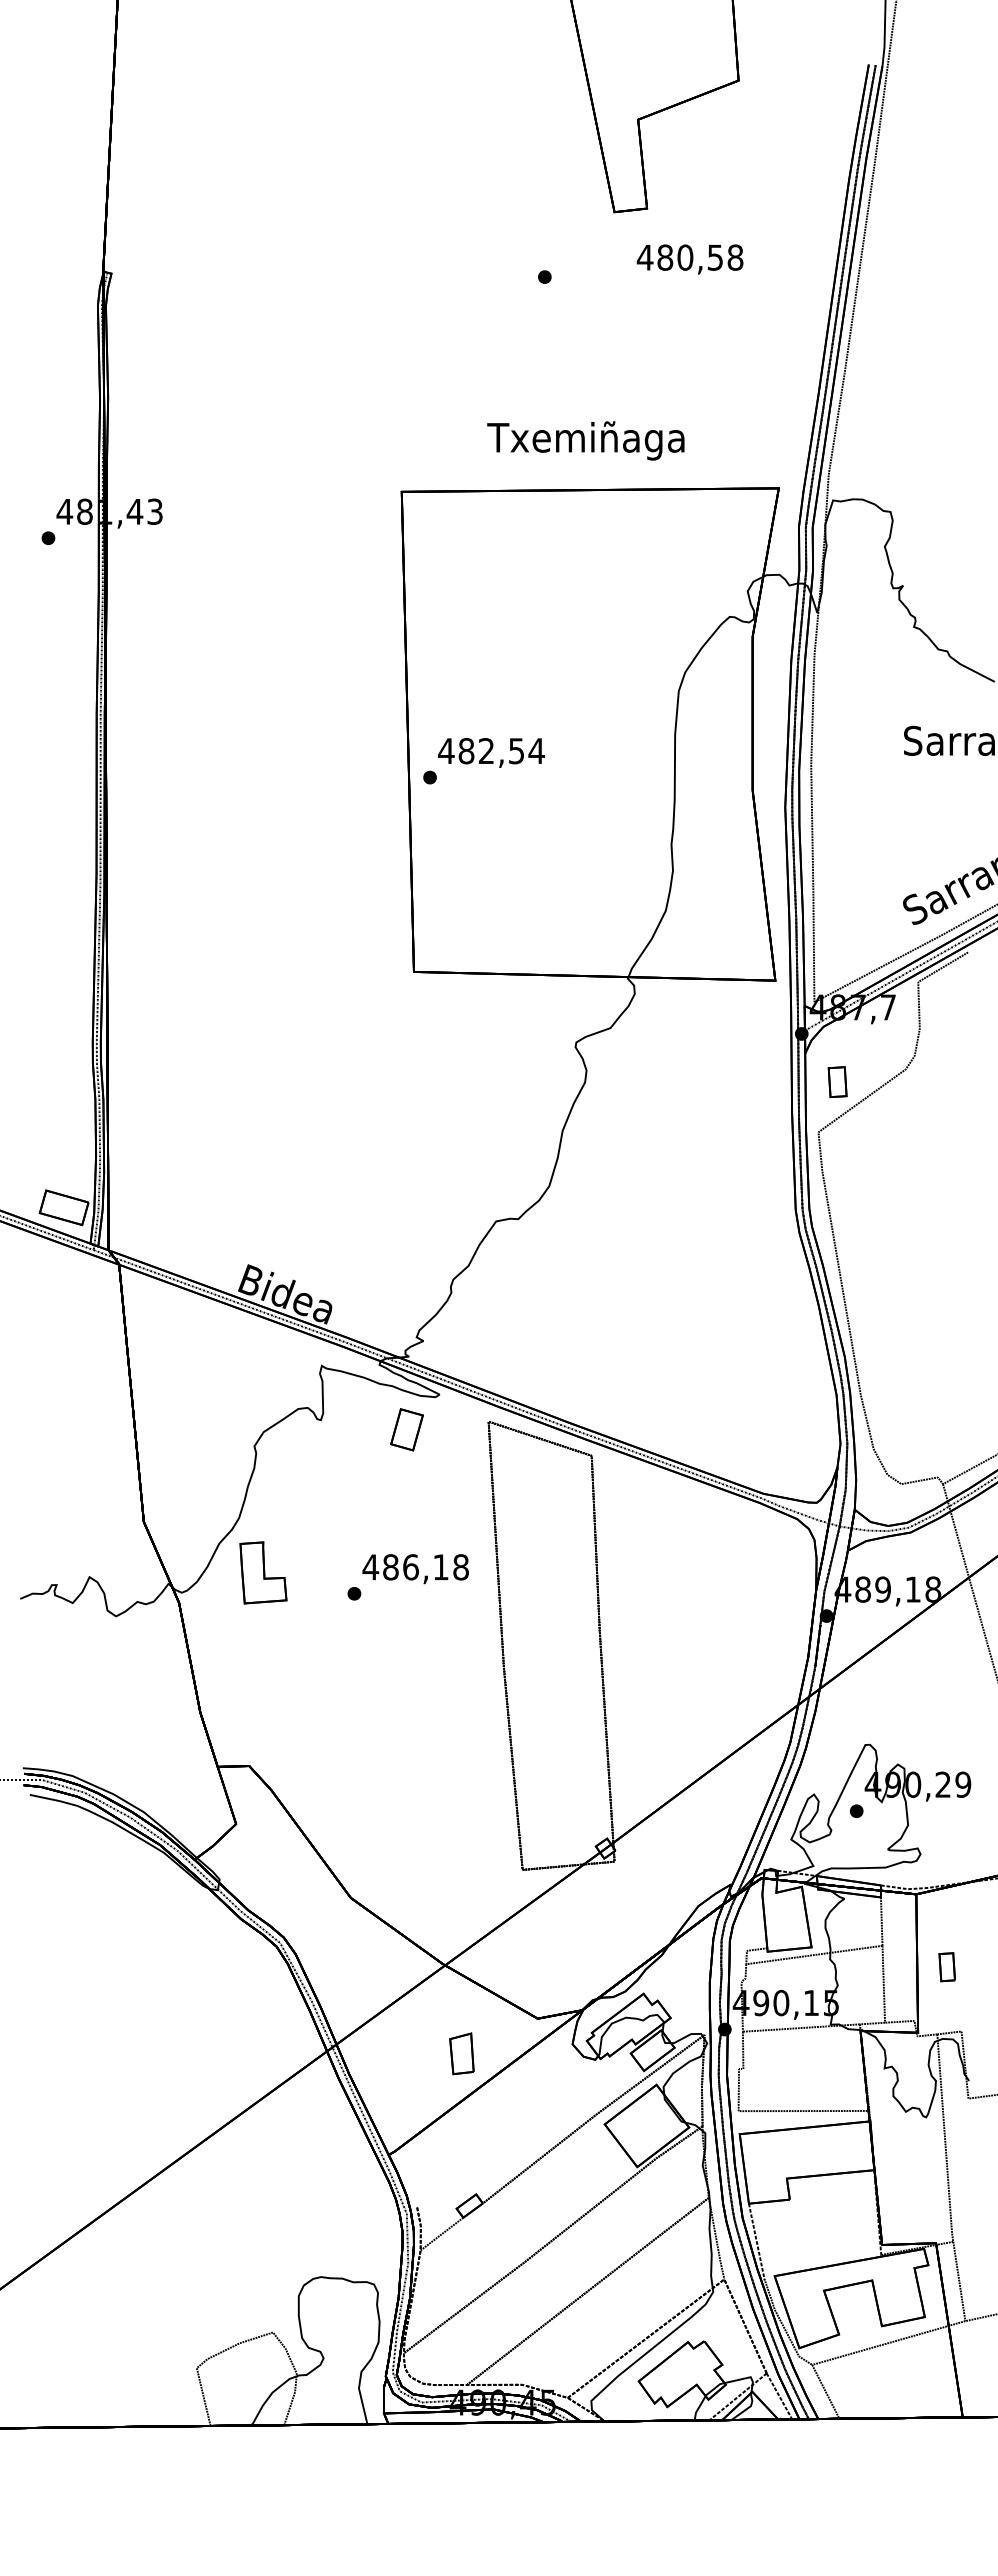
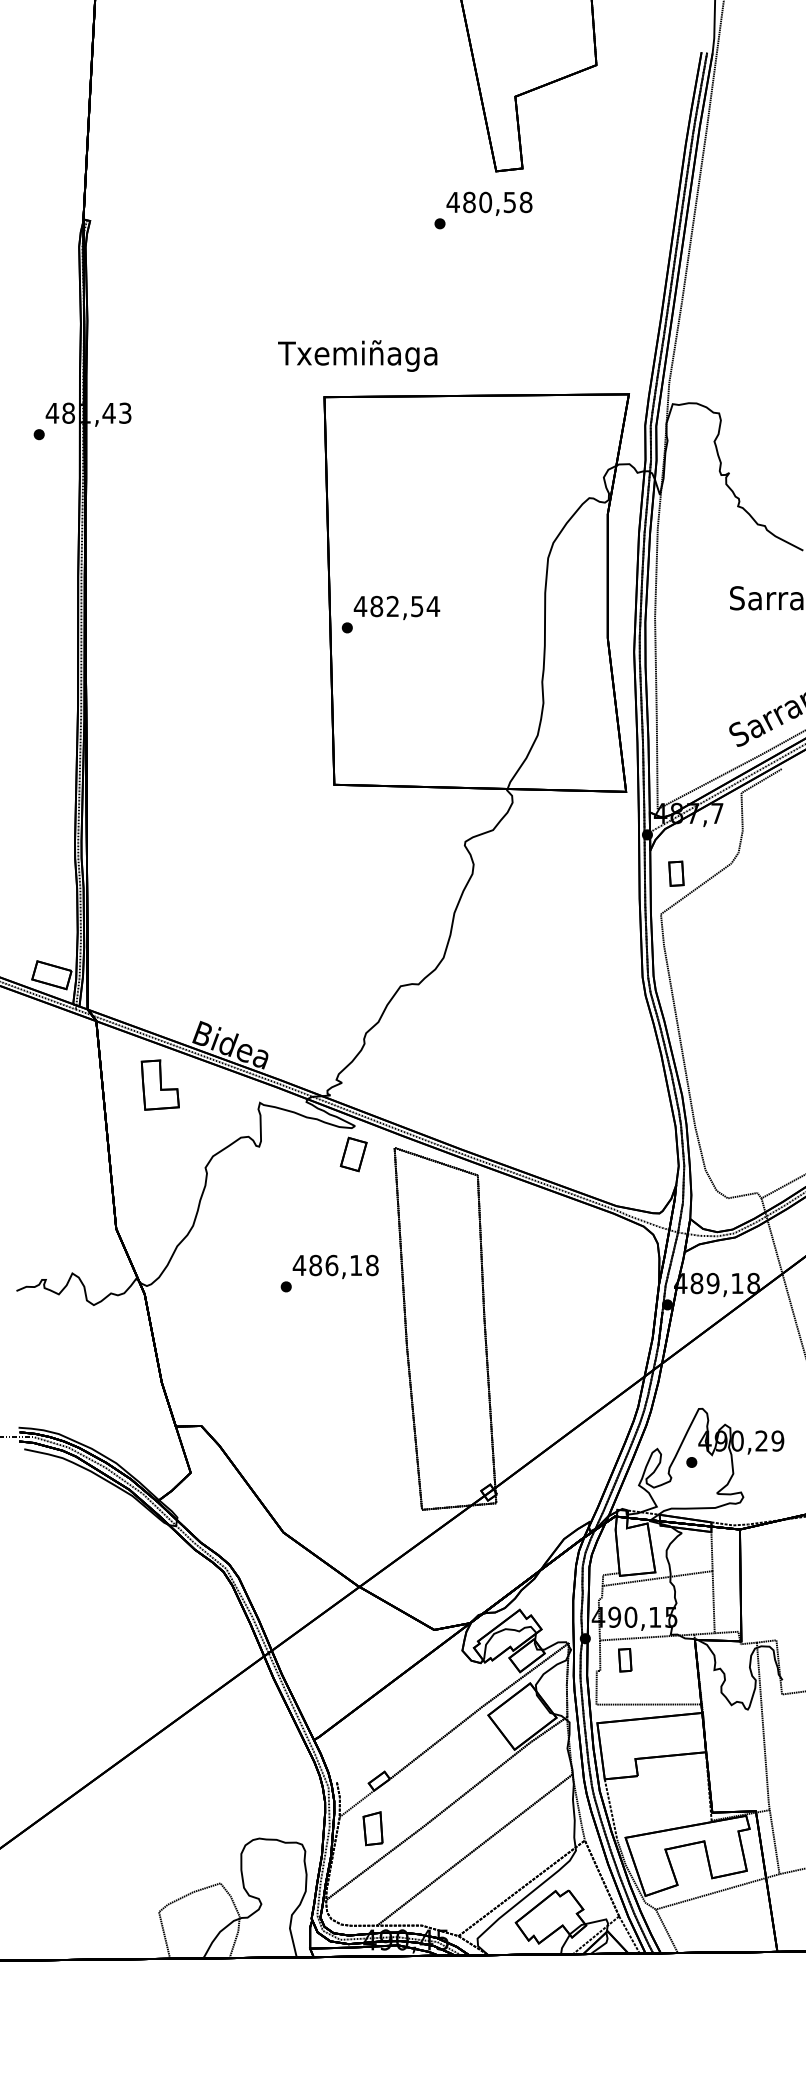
text: (689, 259) -> (488, 203), moved
text: (585, 440) -> (357, 355), moved
part: (406, 1429) -> (353, 1154), moved
part: (263, 1572) -> (160, 1084), moved
part: (946, 1967) -> (624, 1660), moved
part: (461, 2053) -> (372, 1828), moved

